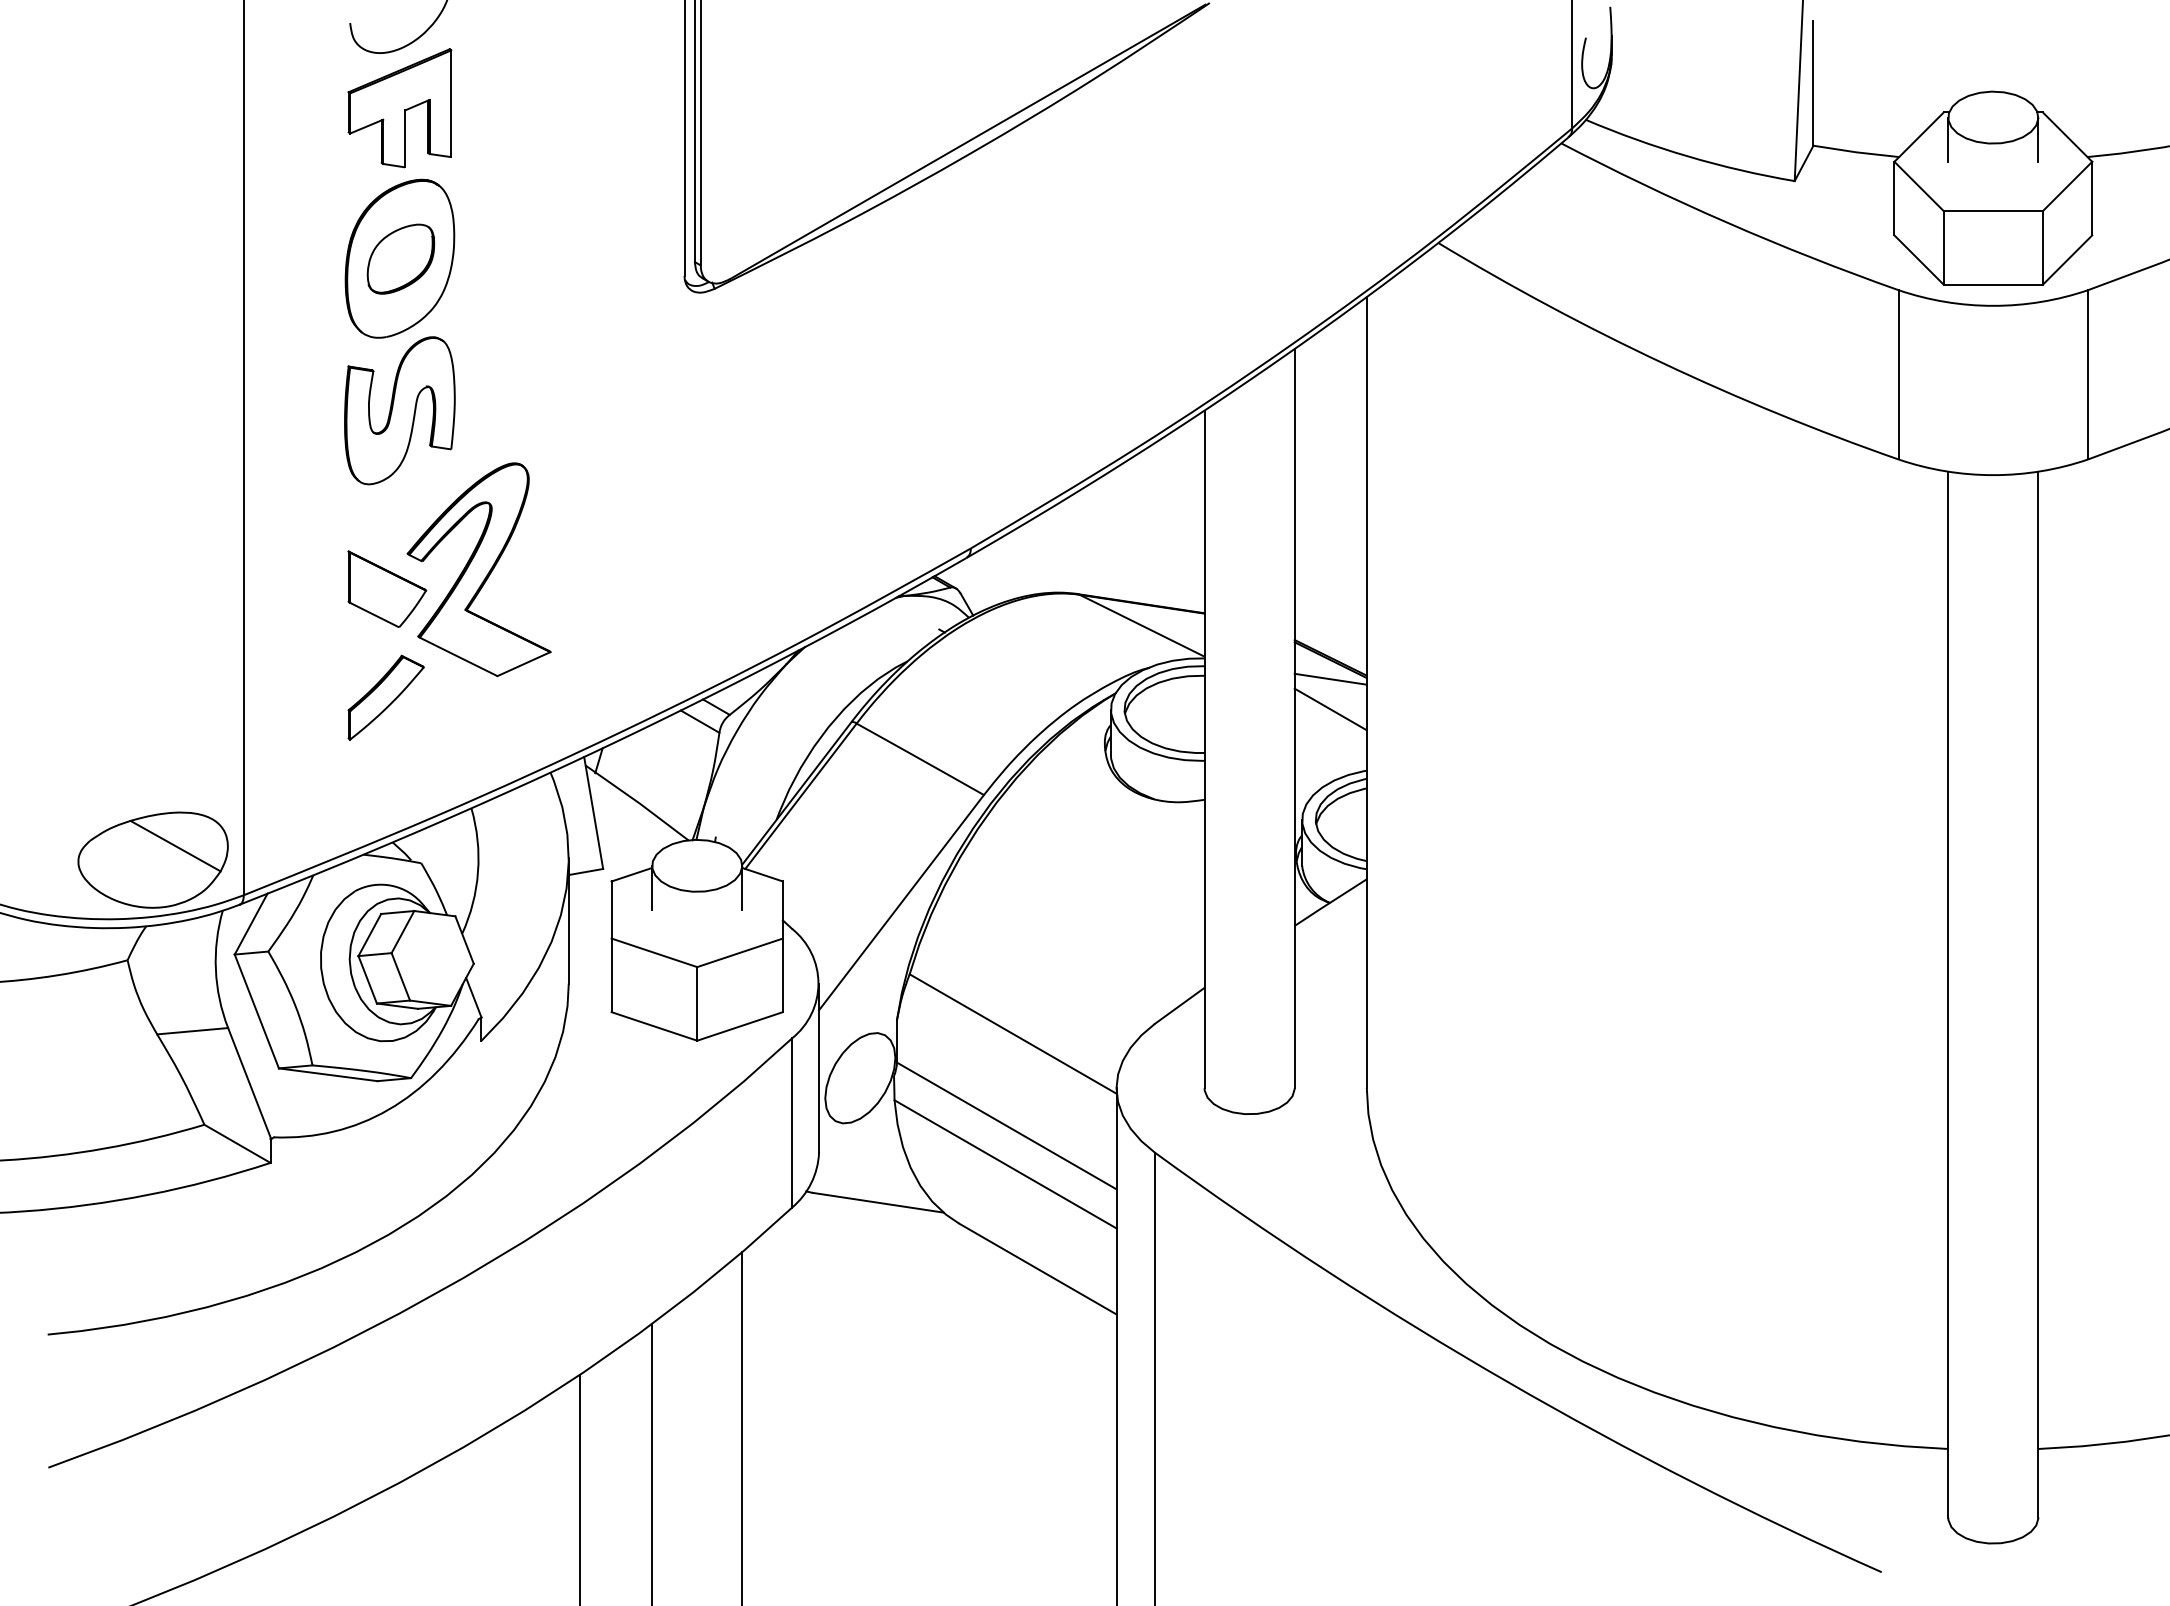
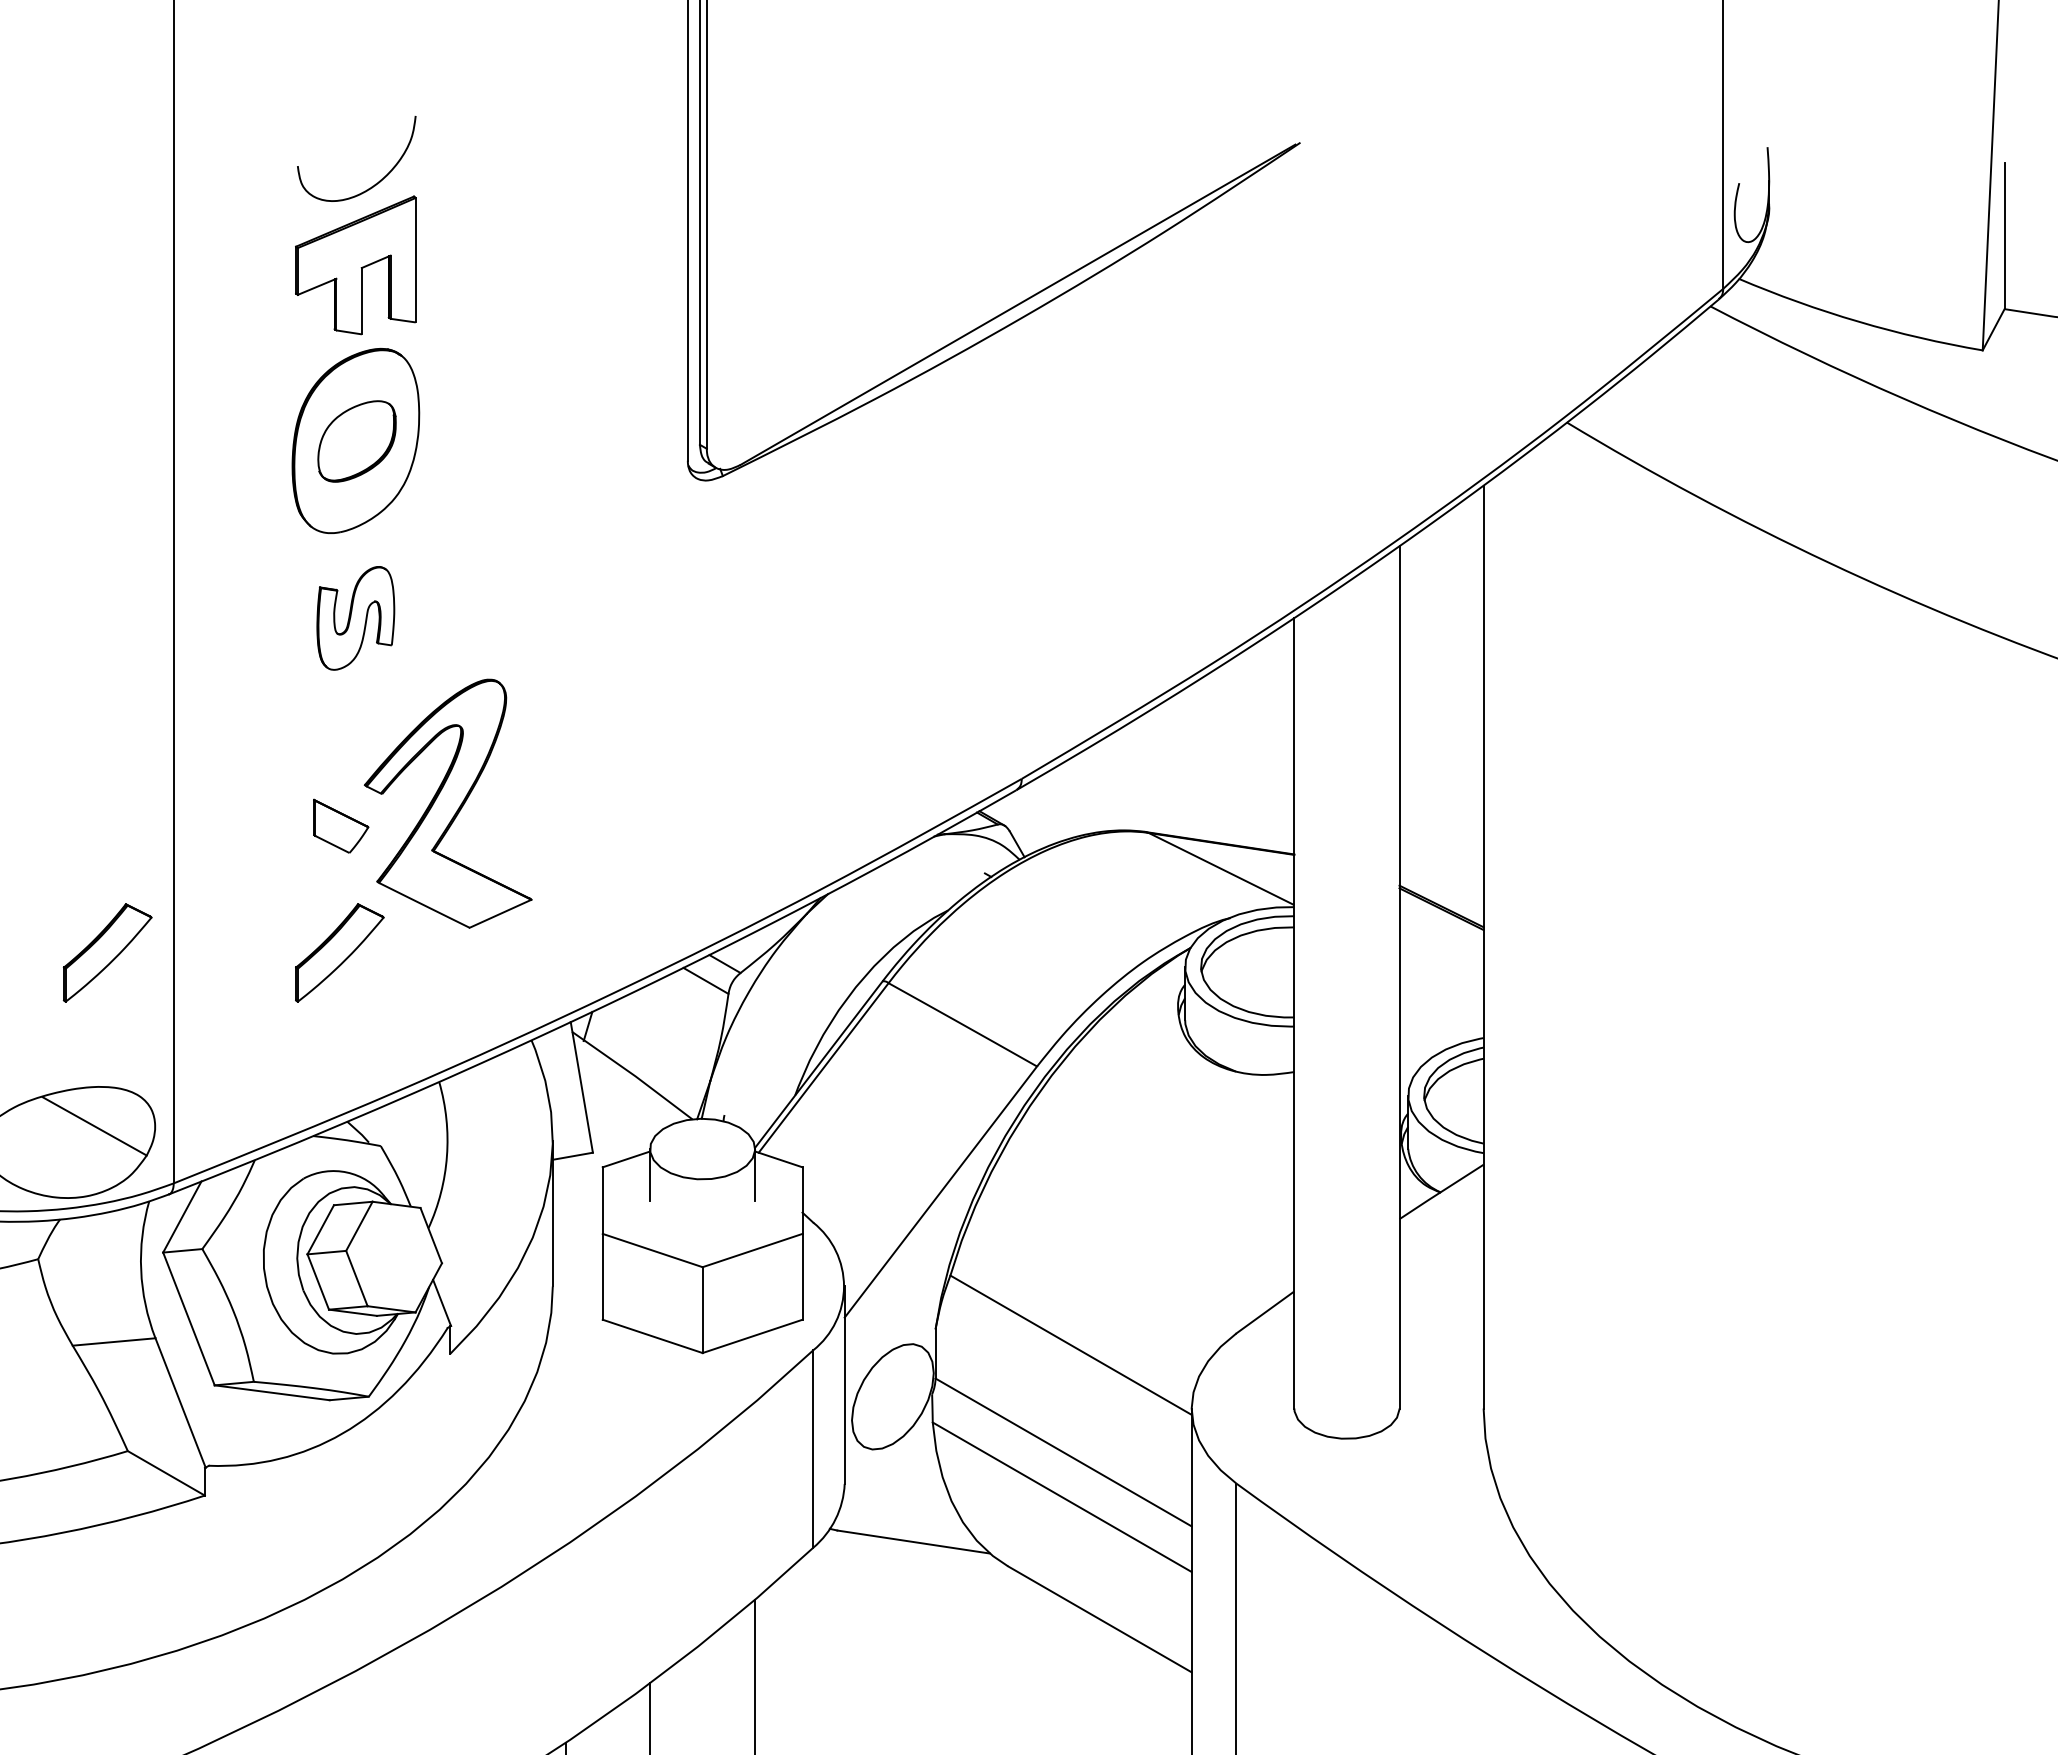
part: (399, 410) -> (355, 617), size x0.6
part: (387, 588) -> (341, 825), size x0.6
line: (1330, 678) -> (1441, 930), removed
part: (186, 697) -> (106, 952), added
line: (1330, 709) -> (1441, 966), removed

